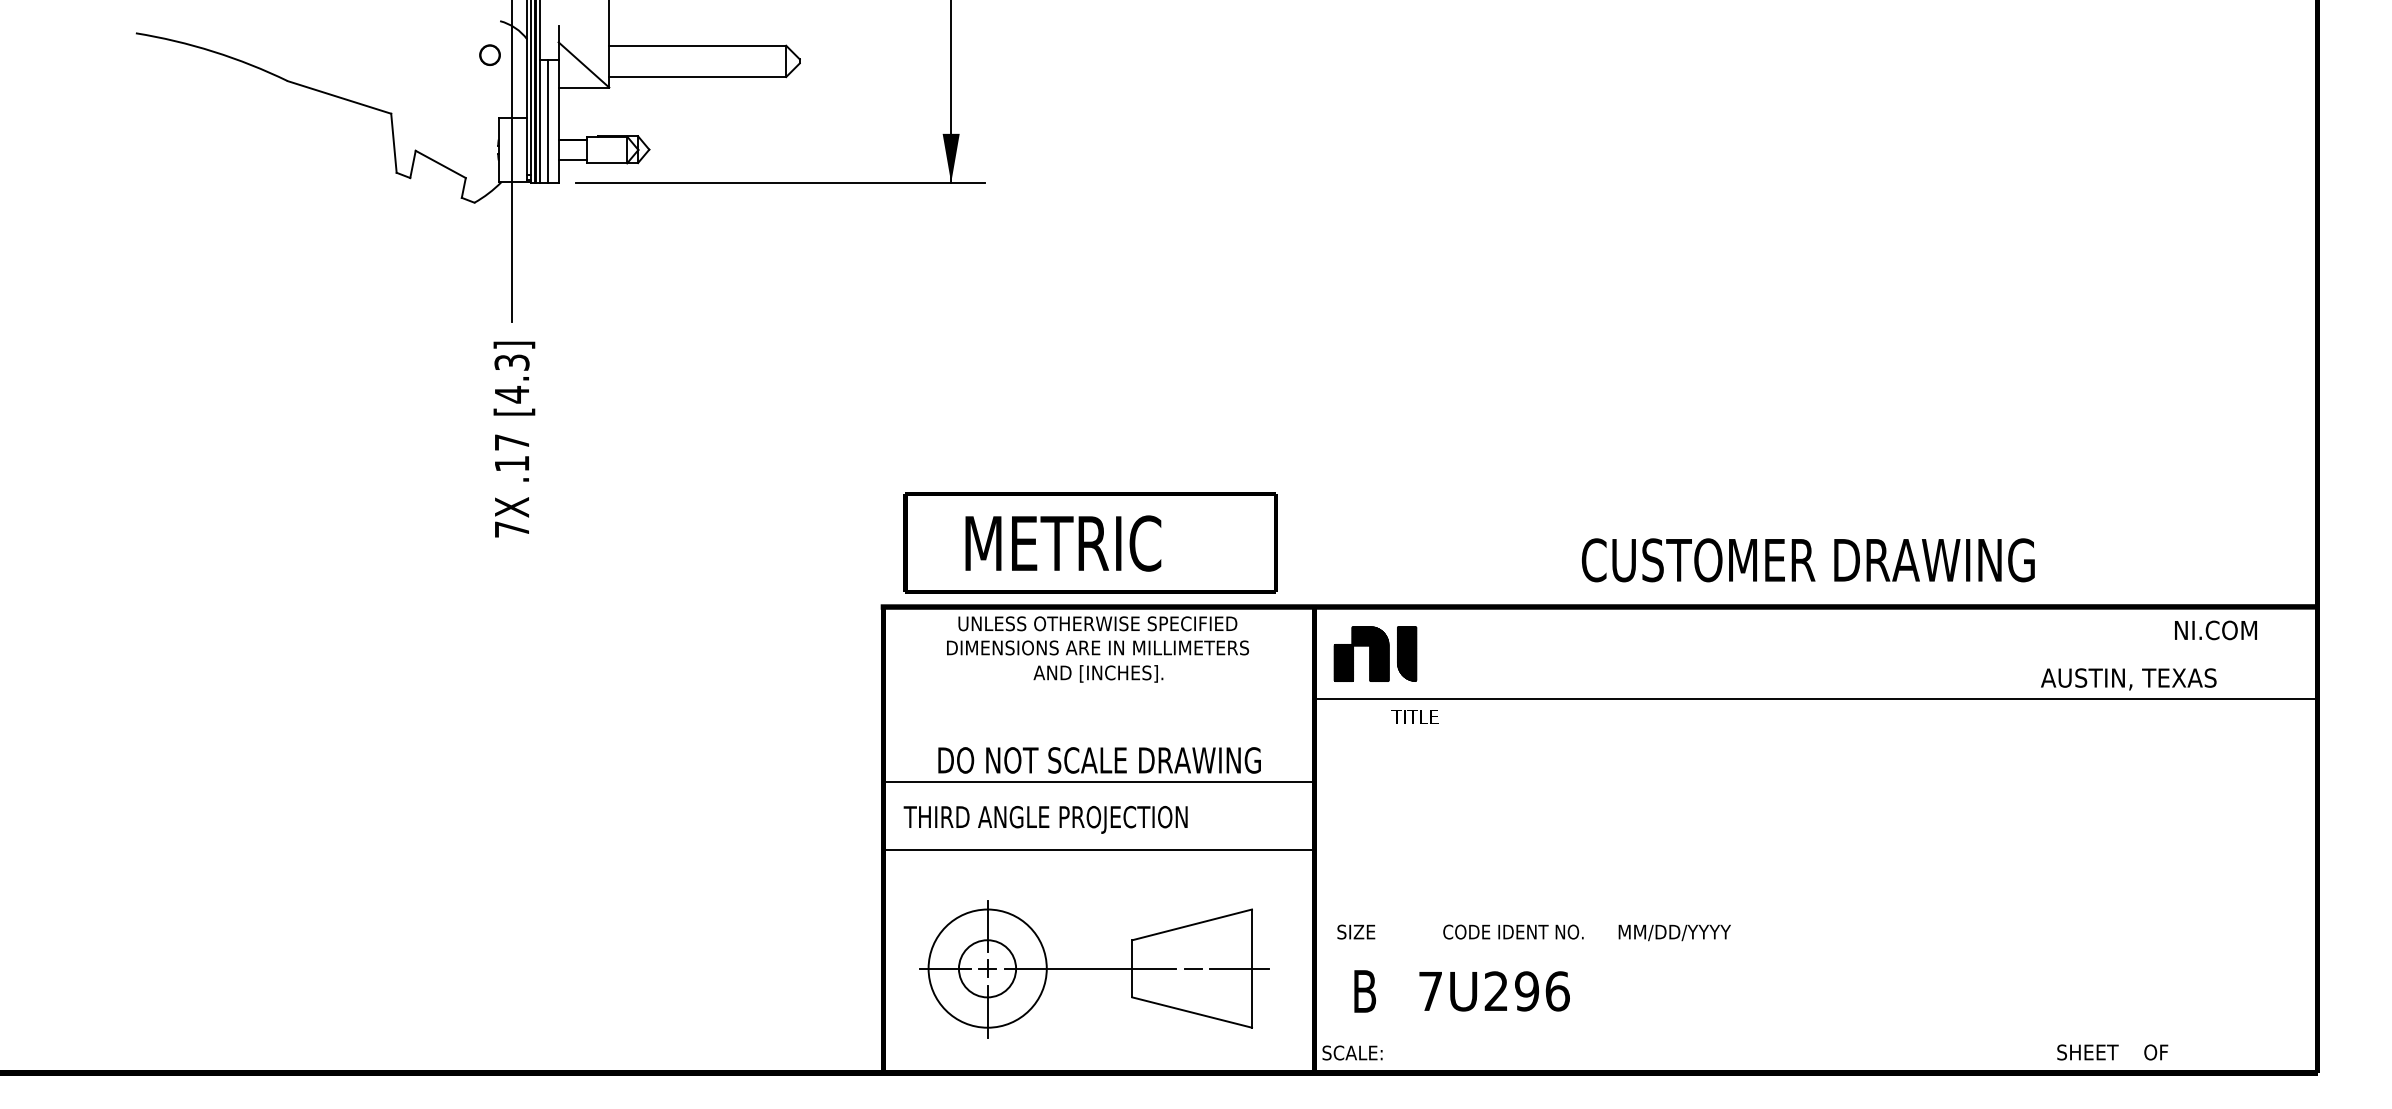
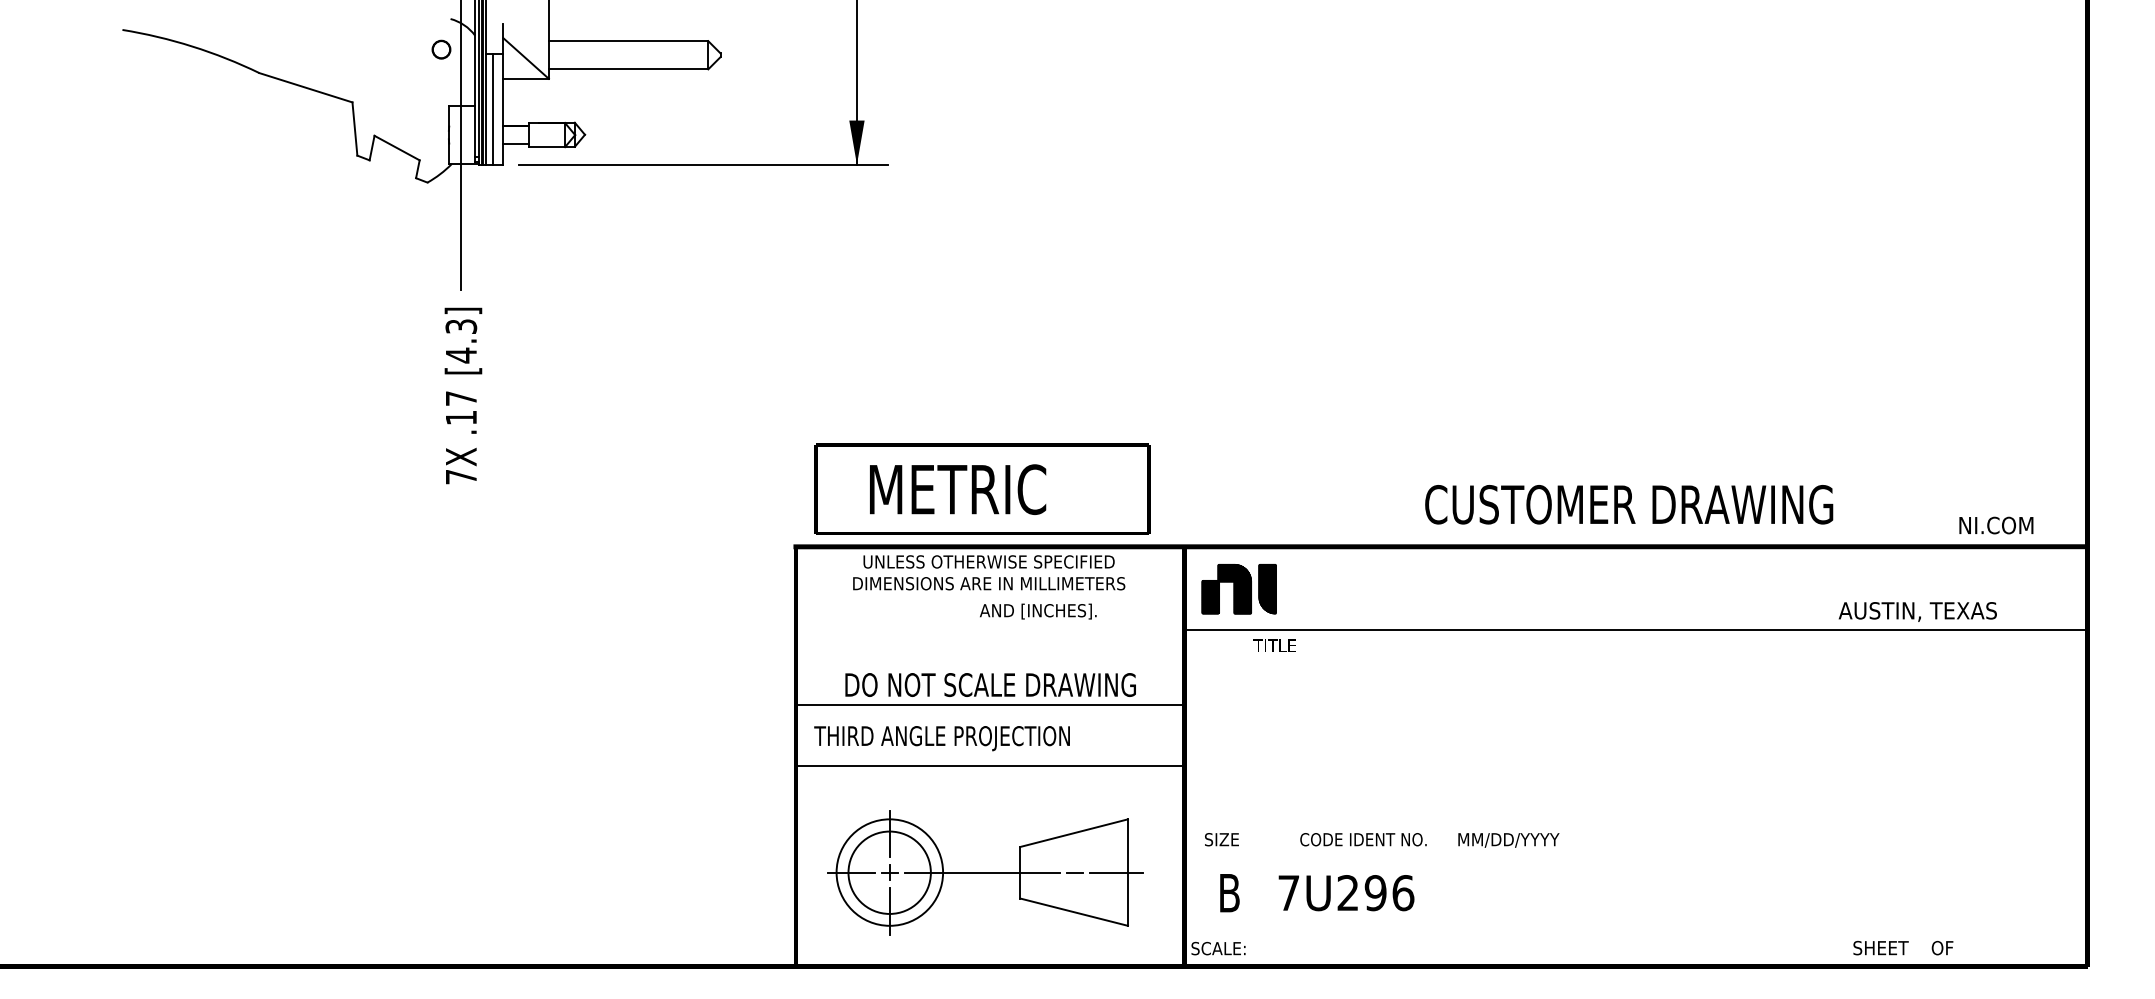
text: (2215, 630) -> (1995, 525), moved
text: (1098, 673) -> (1038, 611), moved
circle: (987, 968) -> (889, 872), size x1.6

